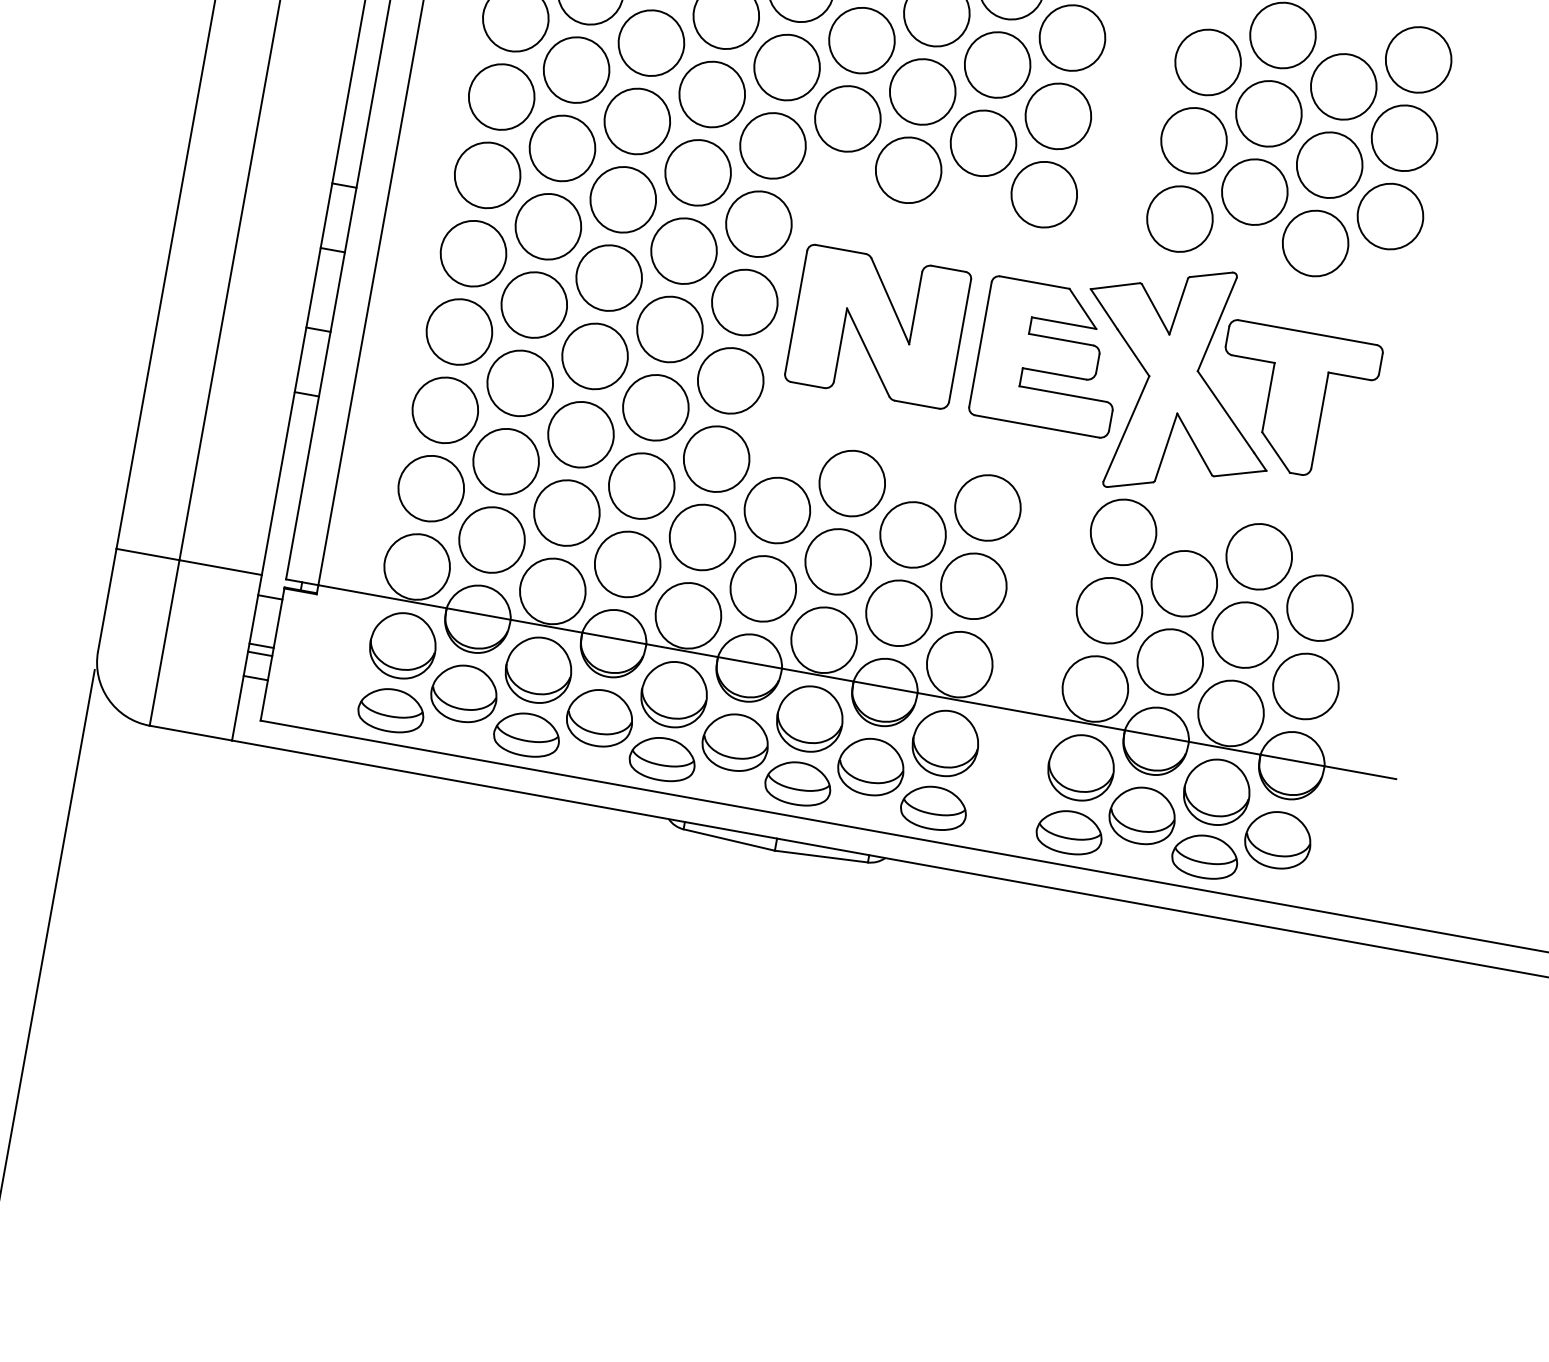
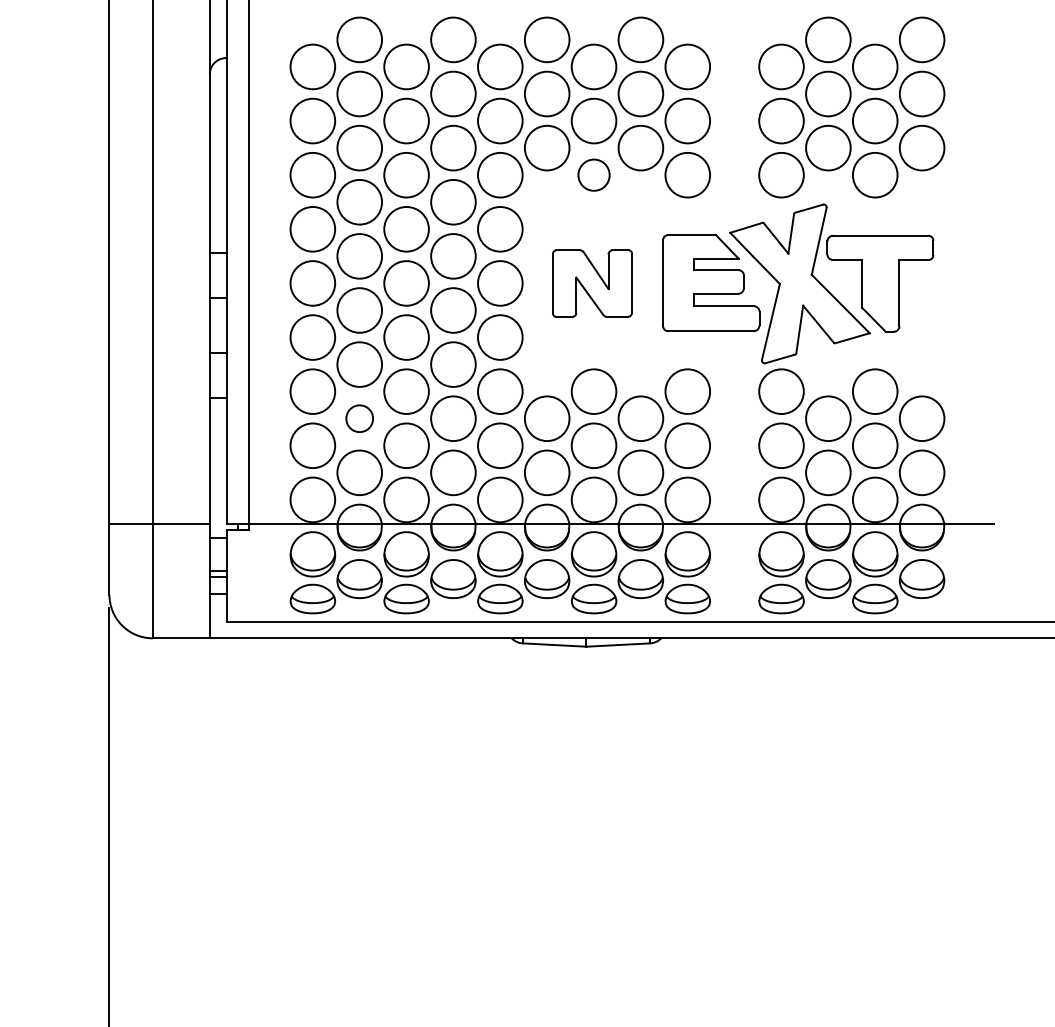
circle: (908, 169) -> (593, 174), size x0.7
part: (878, 326) -> (592, 283), size x0.7
circle: (505, 461) -> (359, 418), size x0.6

